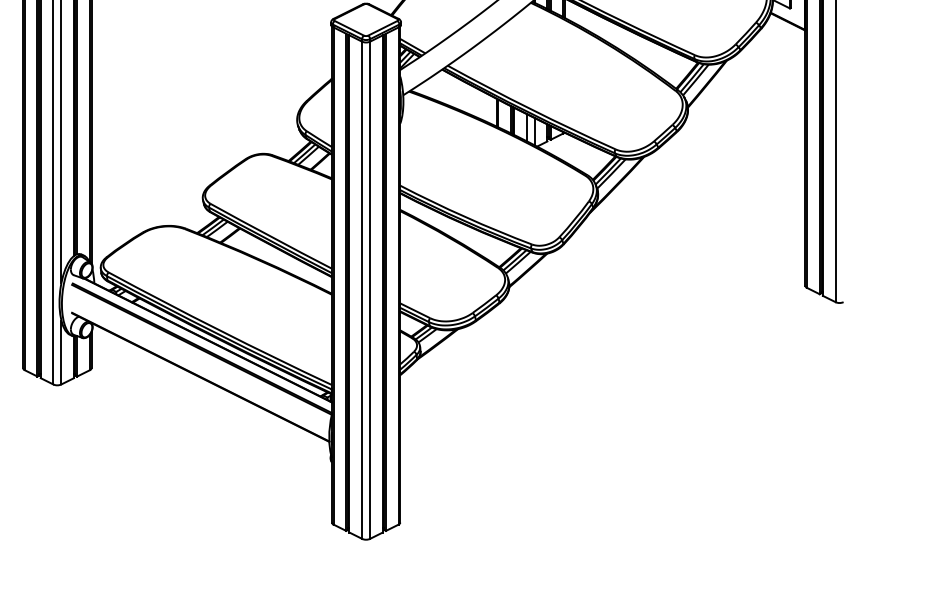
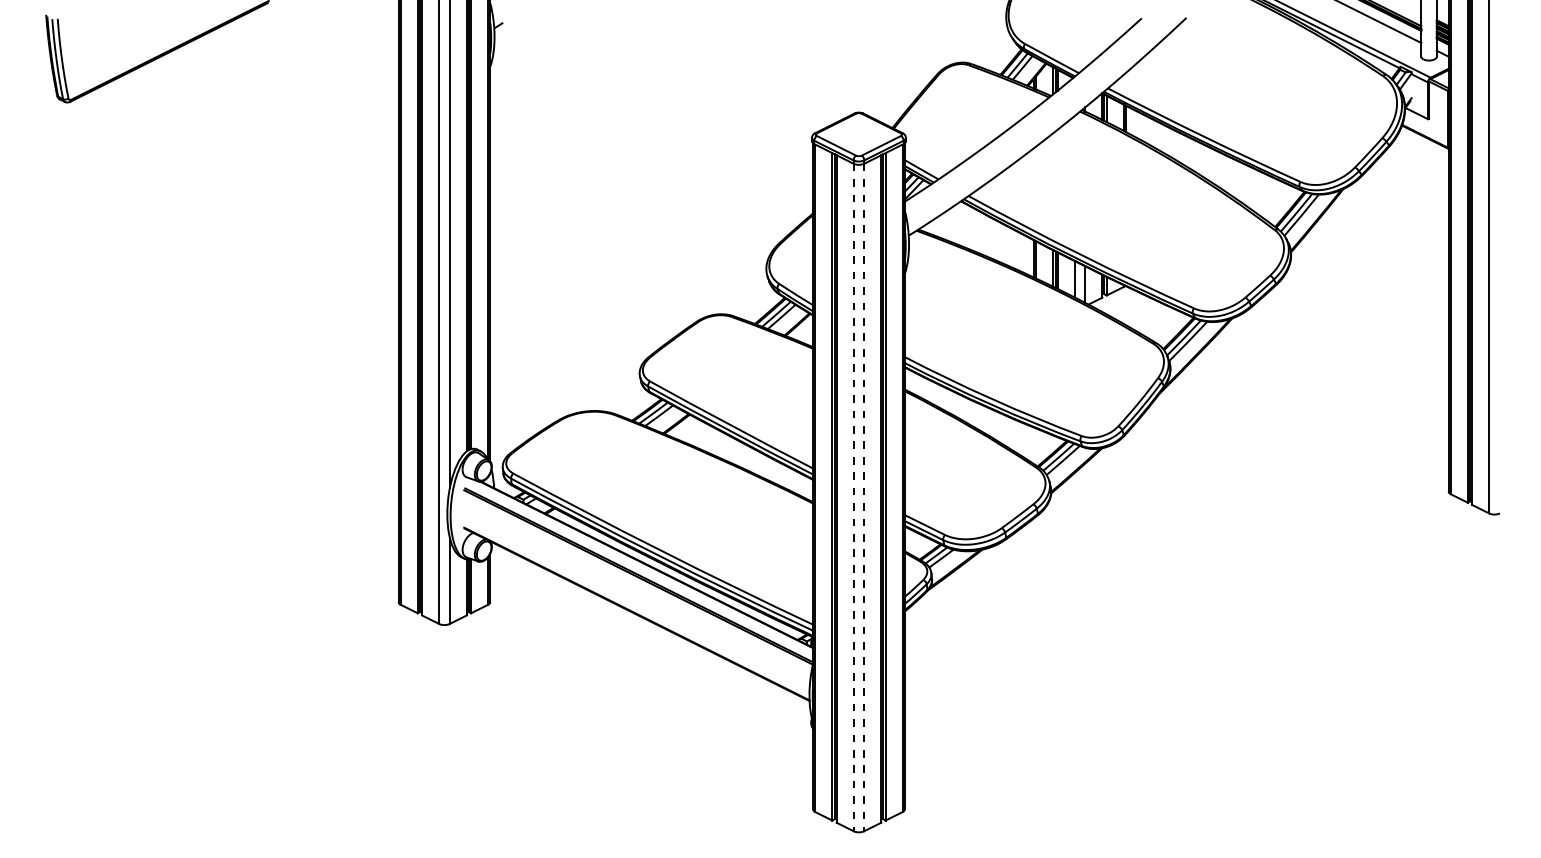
line: (362, 290) -> (853, 497), solid -> dashed
line: (370, 290) -> (864, 497), solid -> dashed

